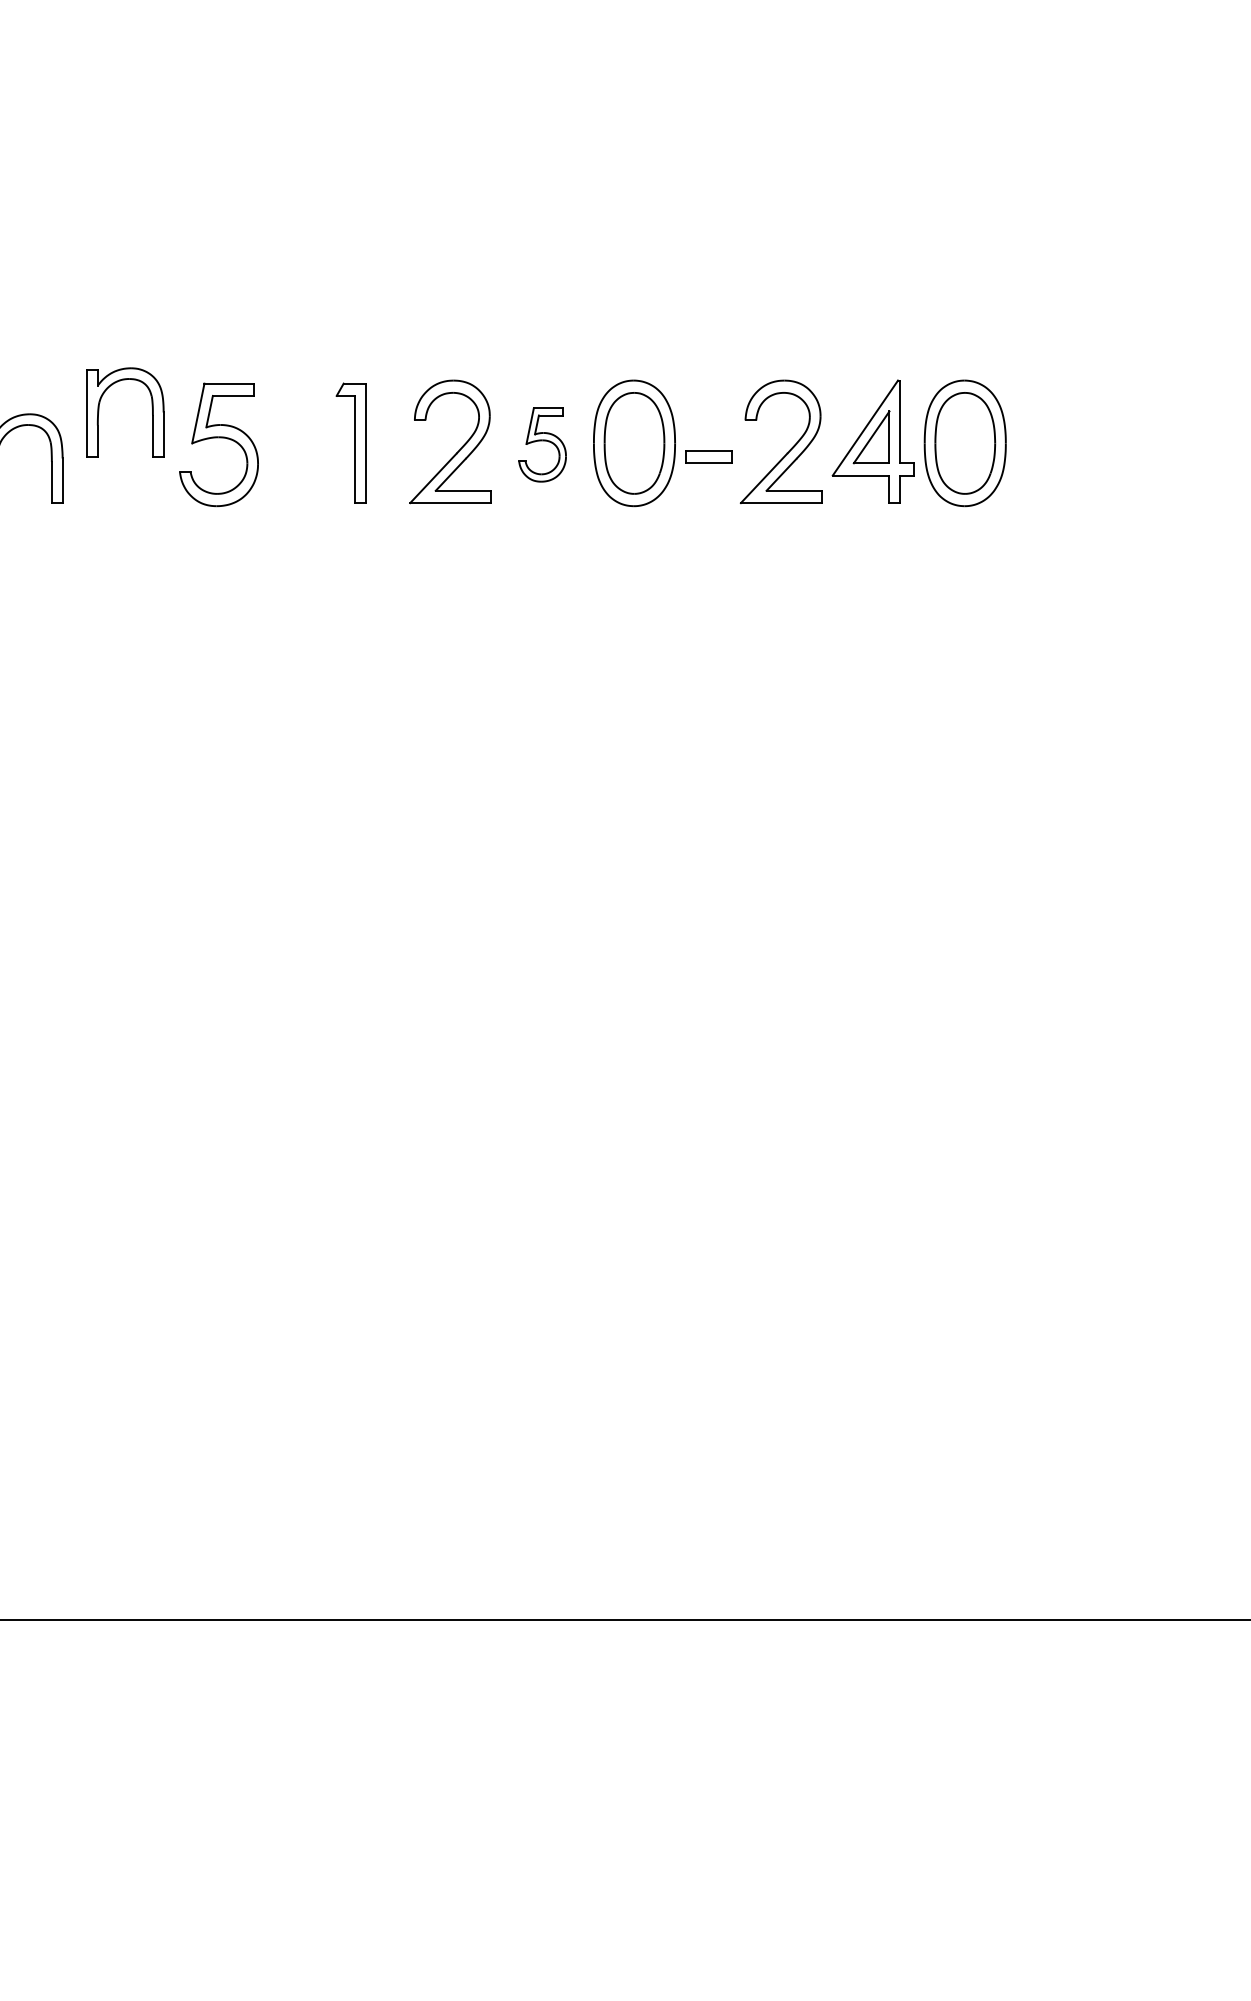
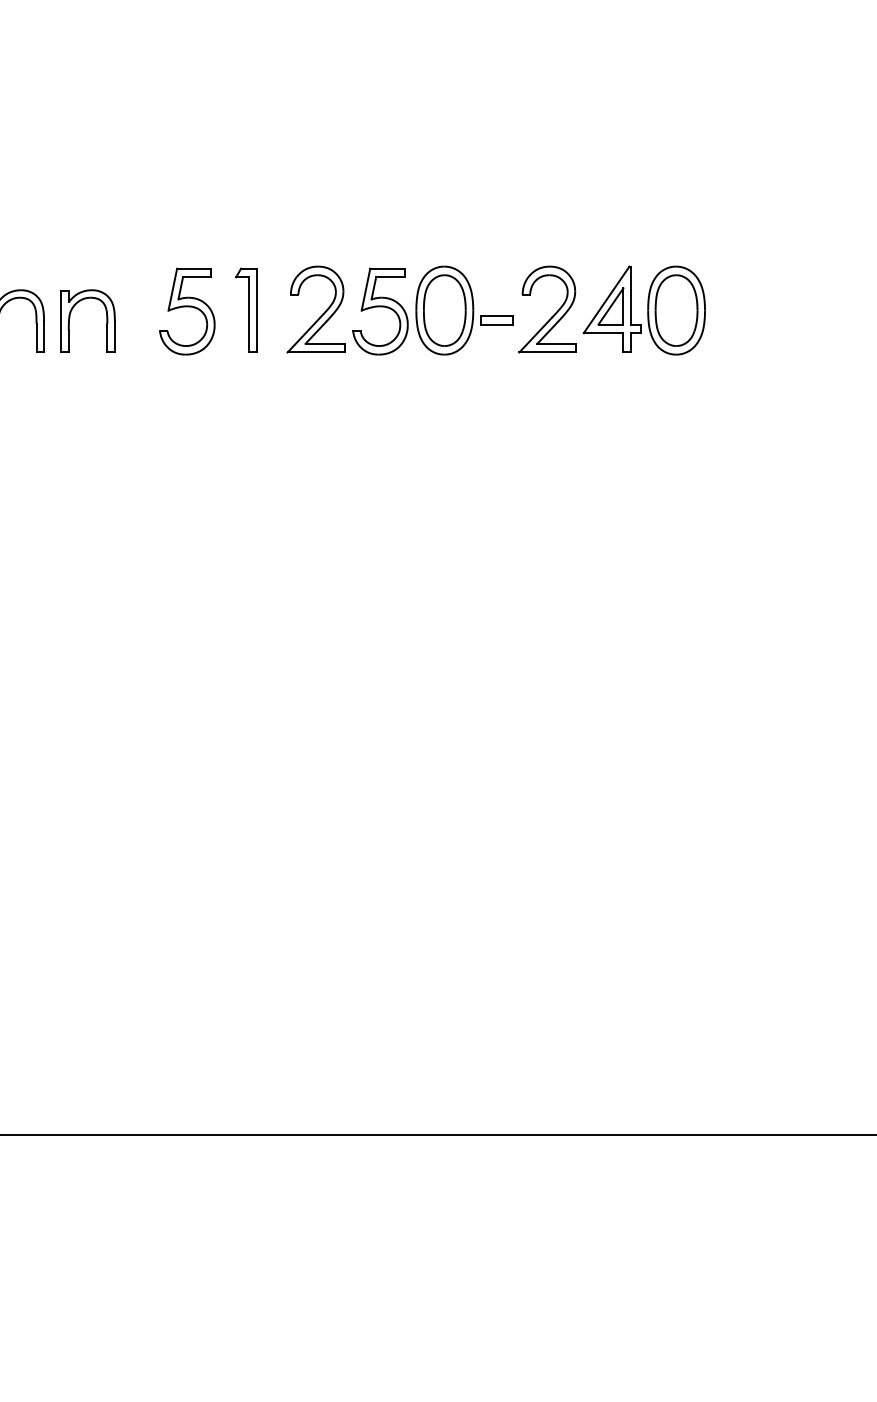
part: (99, 412) -> (69, 321), moved
part: (218, 444) -> (186, 311), moved
part: (542, 444) -> (380, 311), size x1.67

